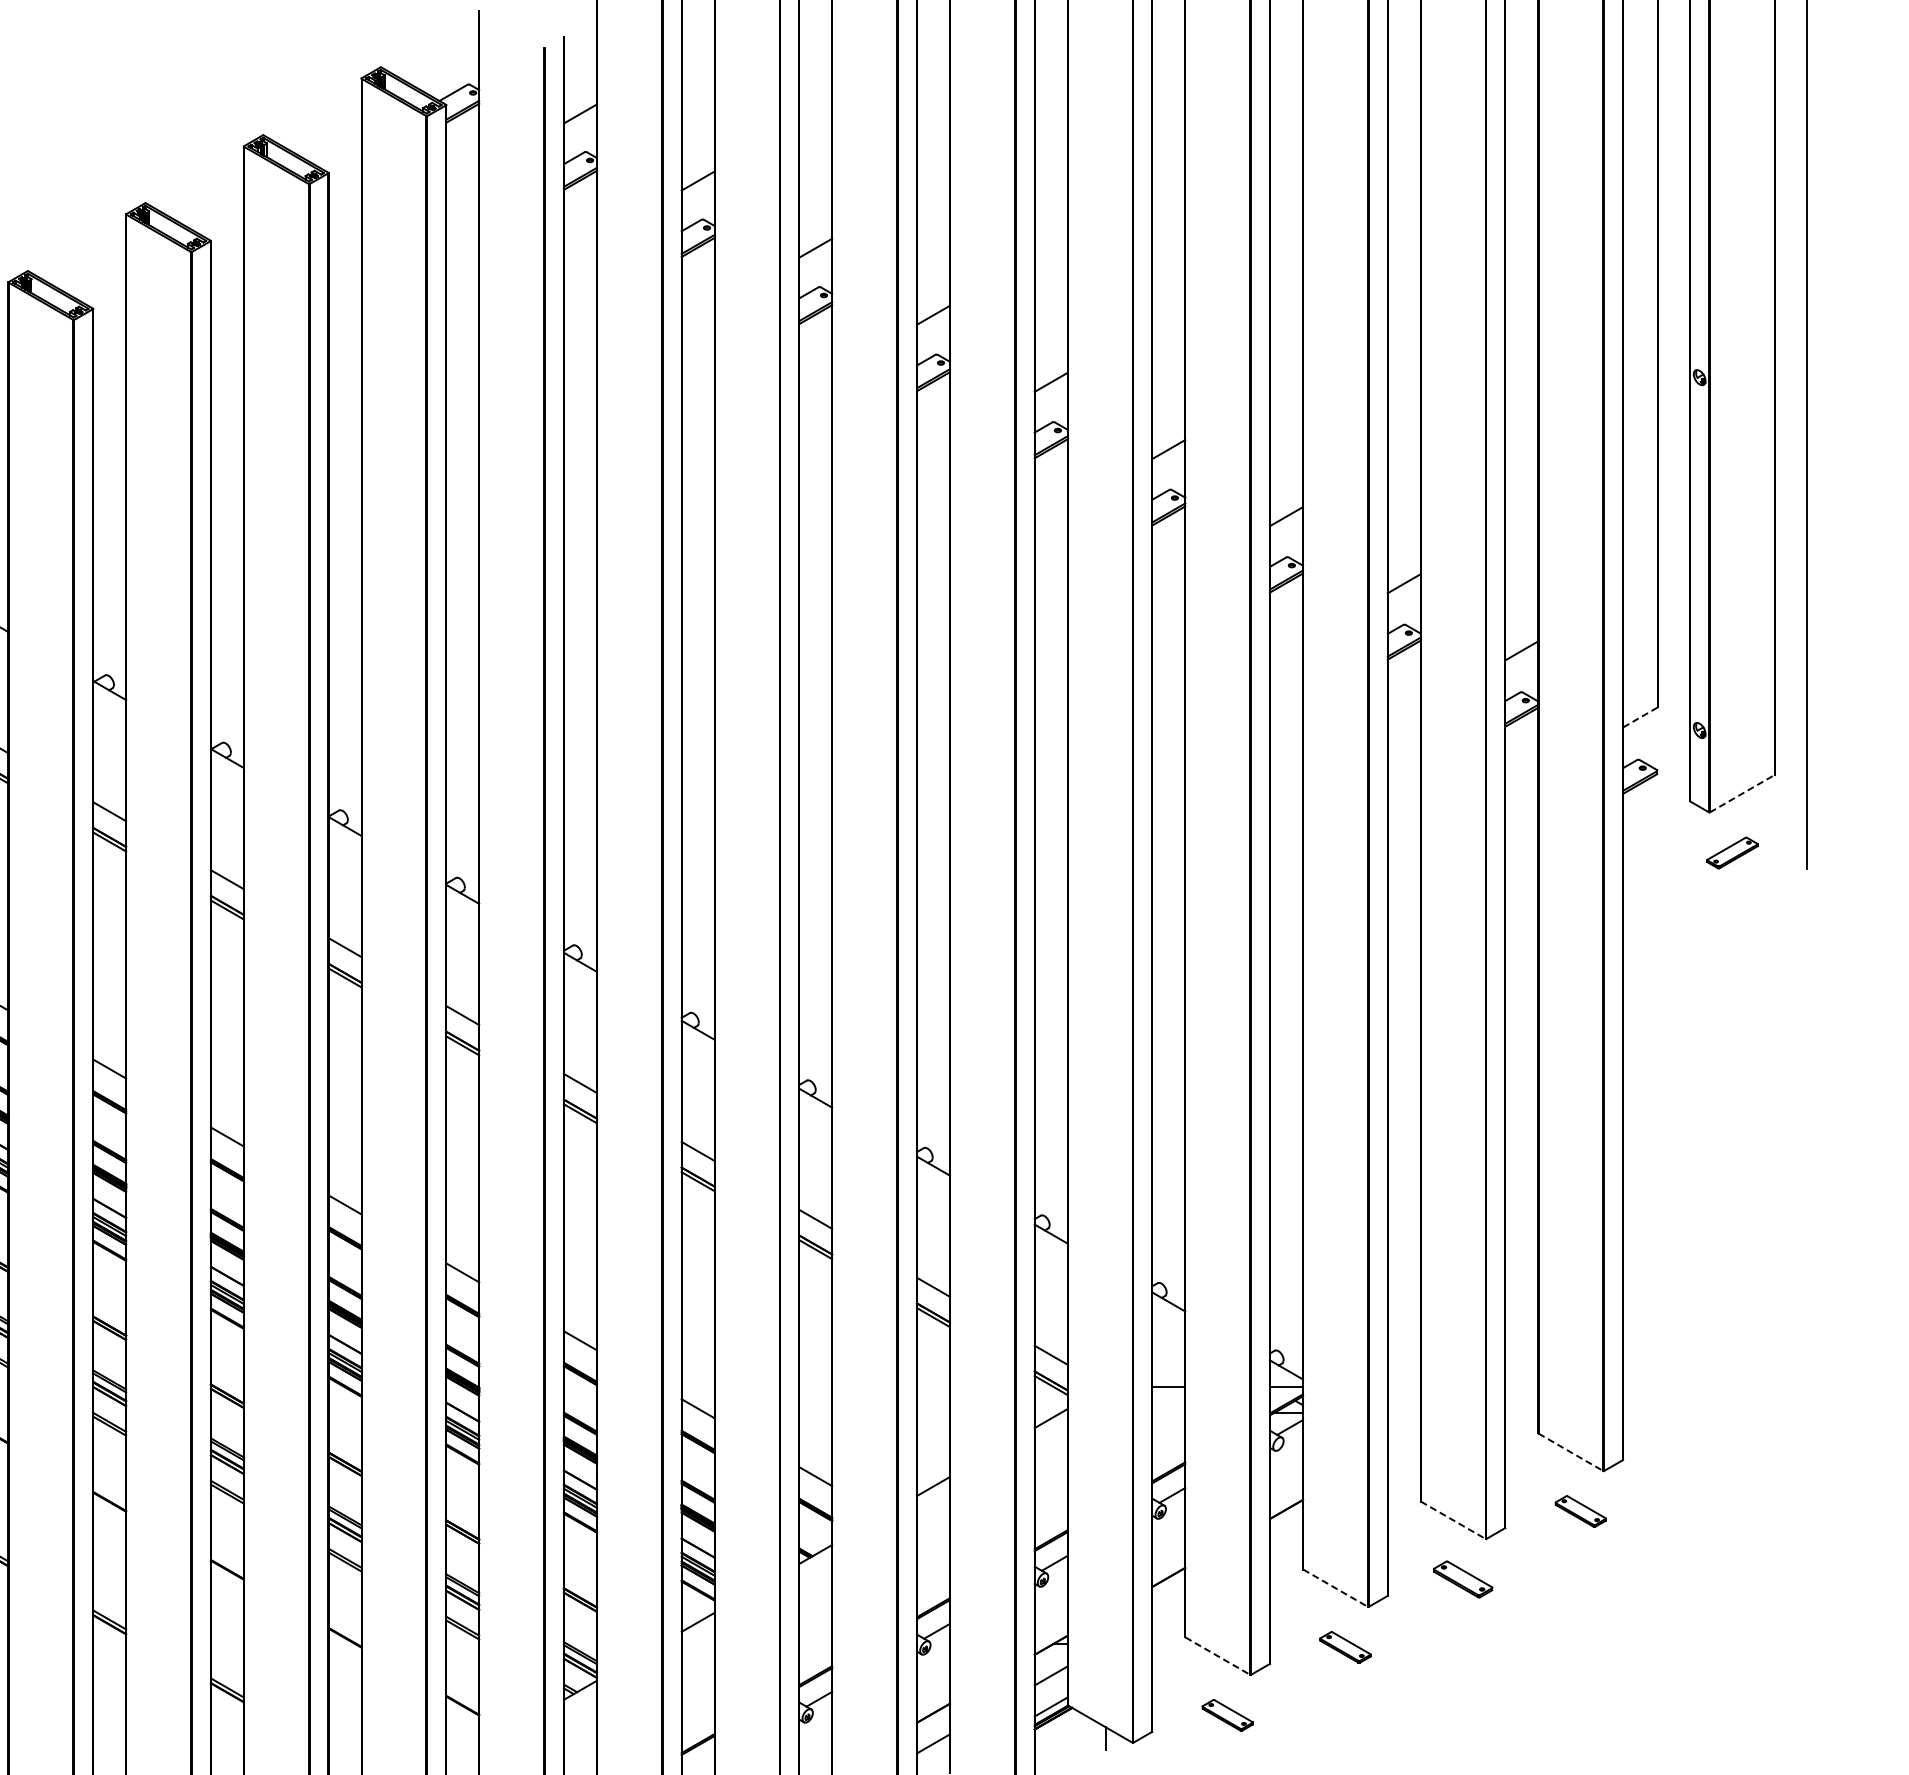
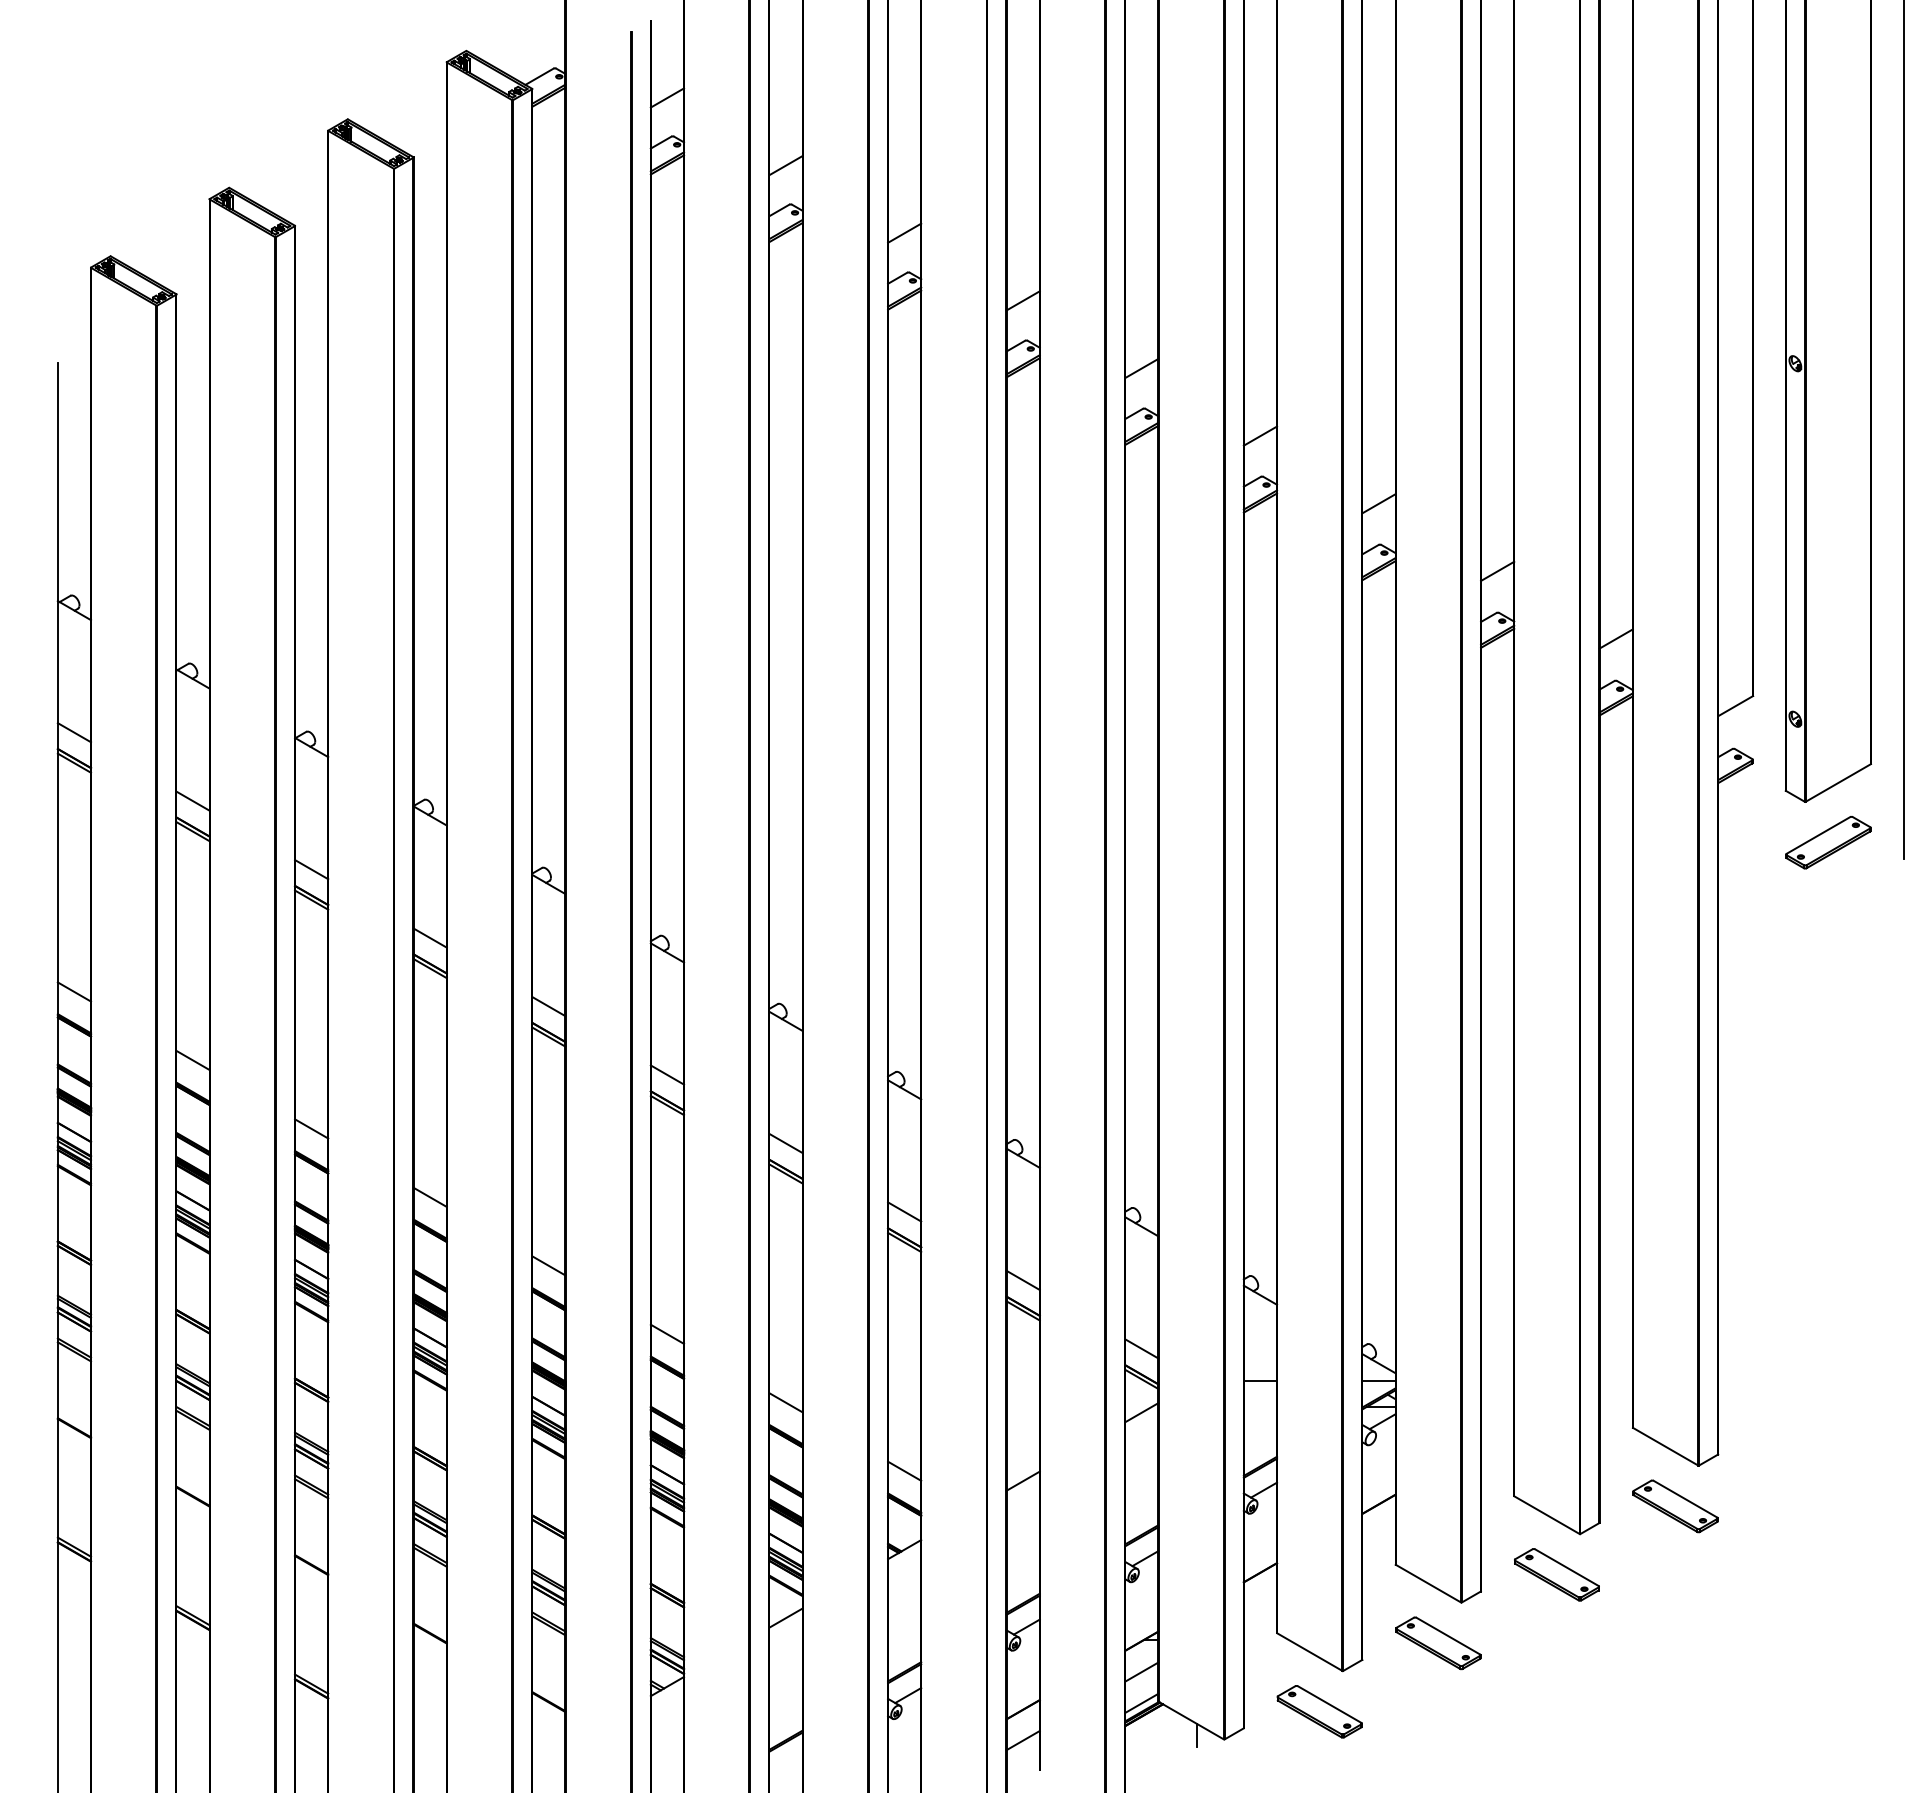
line: (1641, 716) -> (1736, 705), dashed -> solid
line: (1742, 793) -> (1838, 782), dashed -> solid
part: (1732, 852) -> (1828, 842), size x1.67
line: (1570, 1452) -> (1665, 1446), dashed -> solid
part: (1580, 1511) -> (1675, 1506), size x1.67
line: (1453, 1520) -> (1547, 1515), dashed -> solid
part: (1462, 1579) -> (1556, 1574), size x1.43
line: (1335, 1588) -> (1428, 1583), dashed -> solid
part: (1345, 1647) -> (1438, 1643), size x1.67
line: (1217, 1656) -> (1309, 1652), dashed -> solid
part: (1227, 1715) -> (1319, 1711), size x1.67

